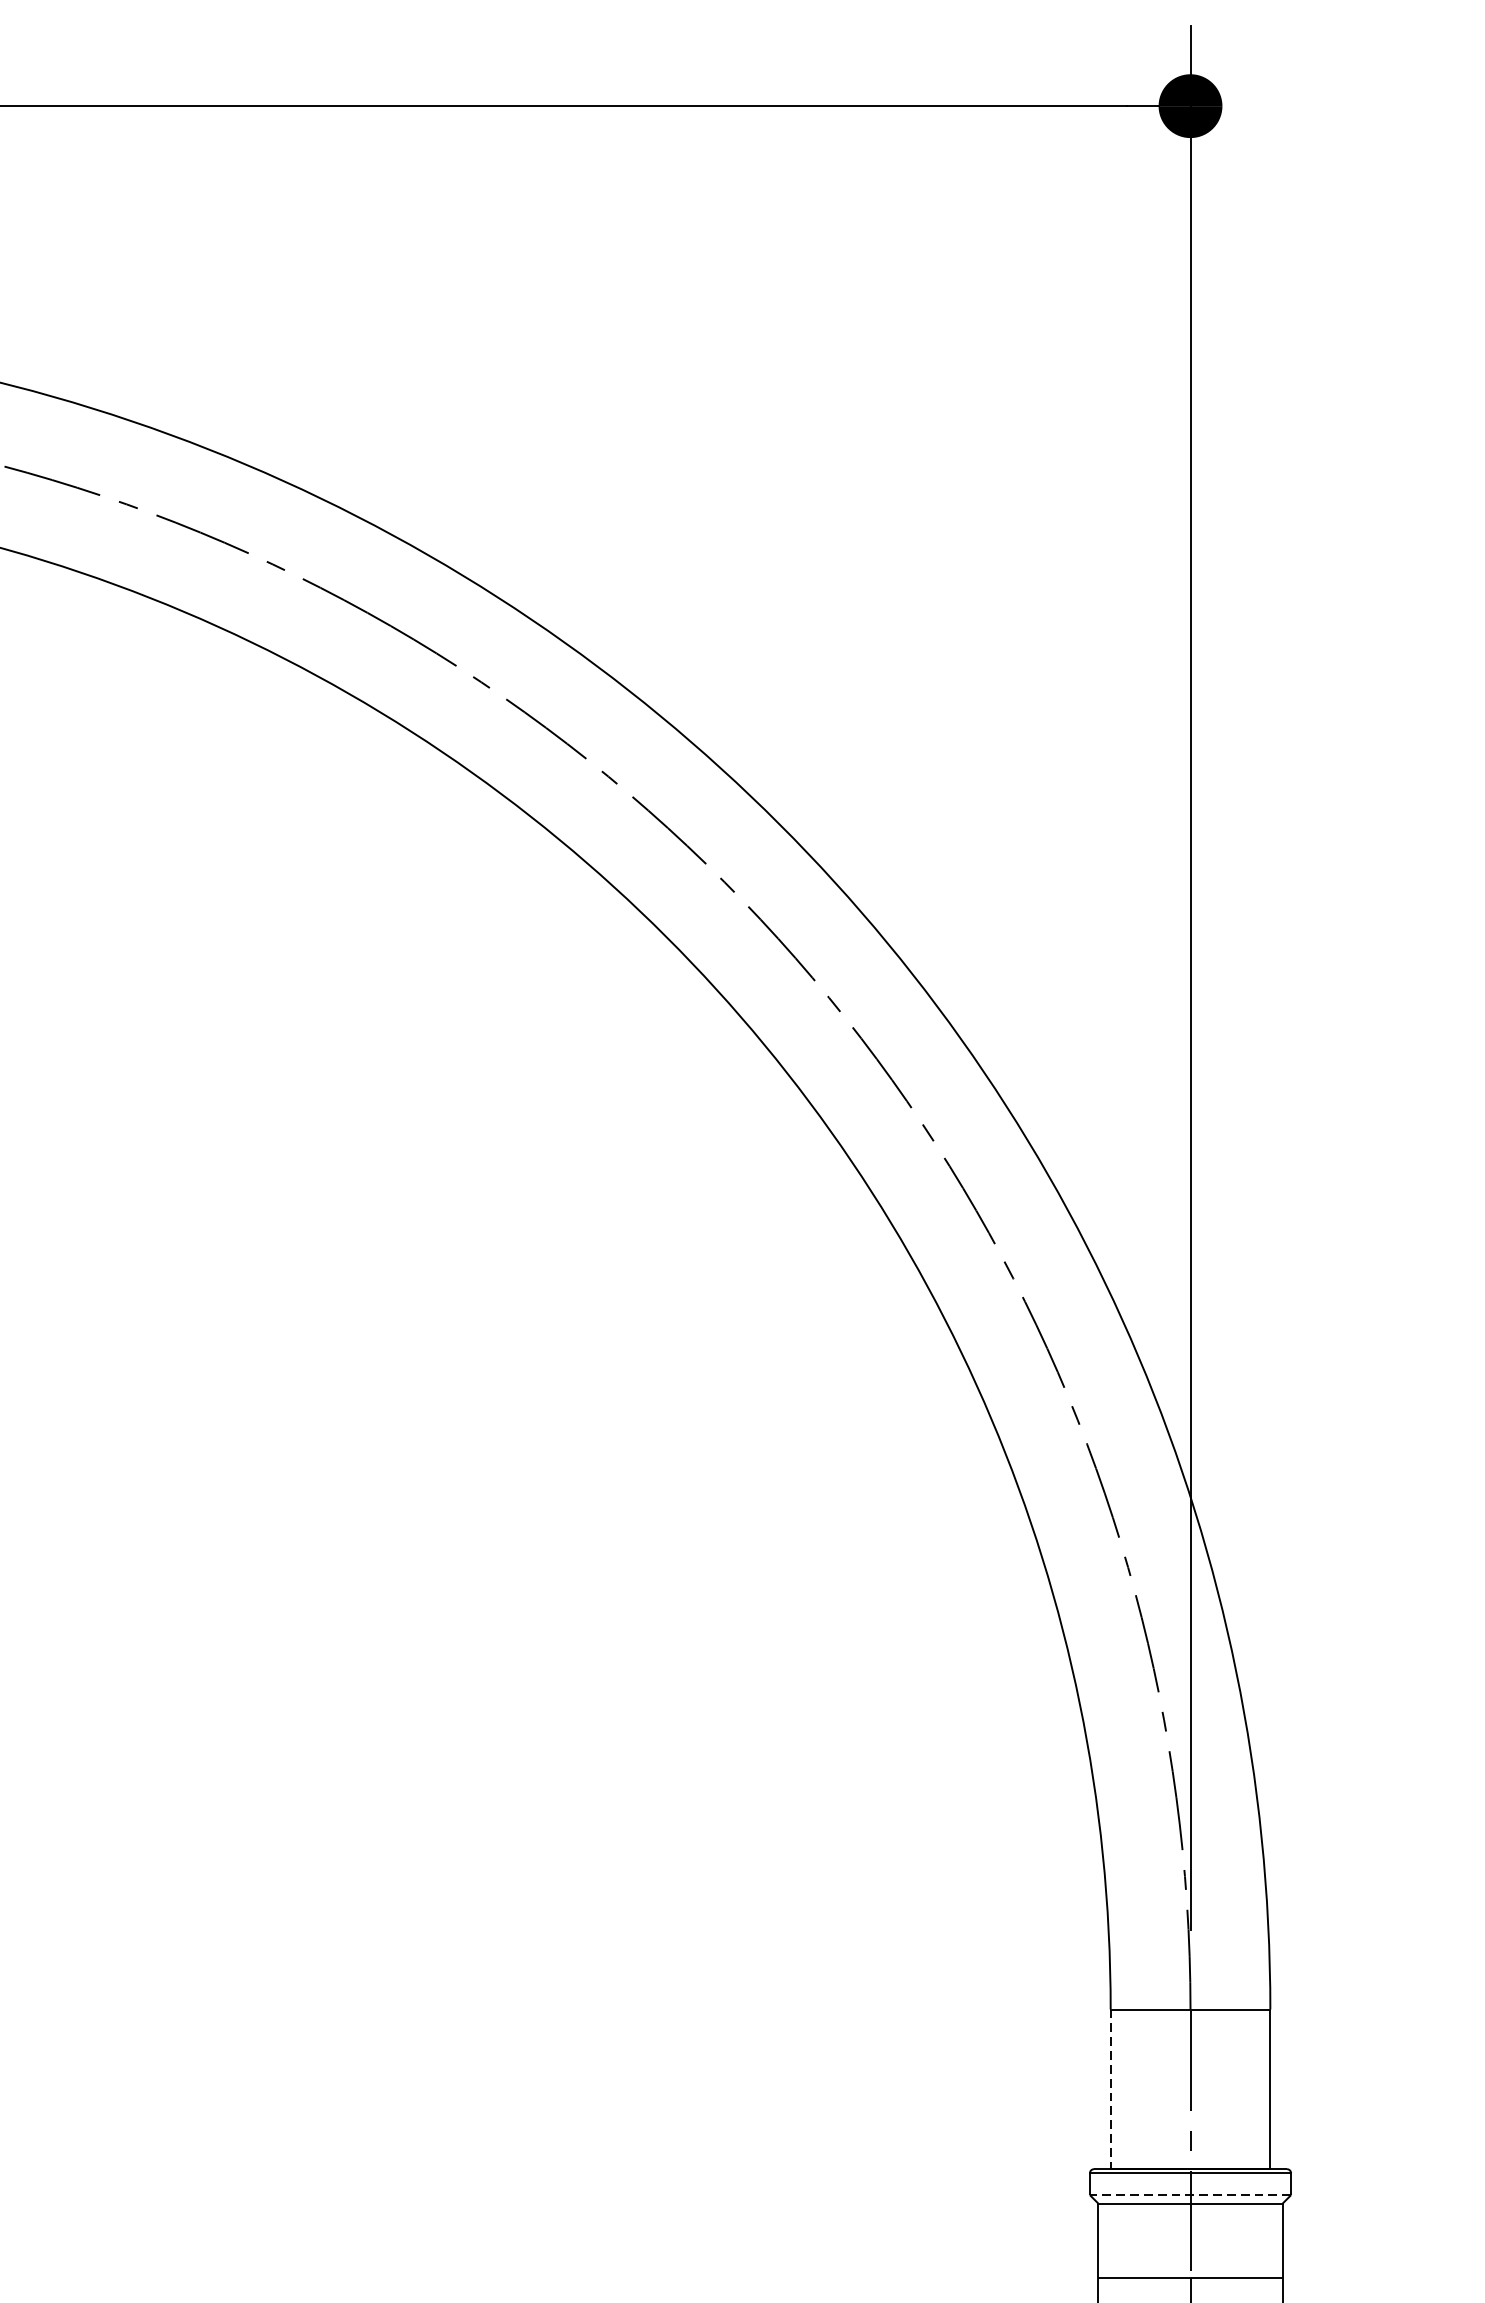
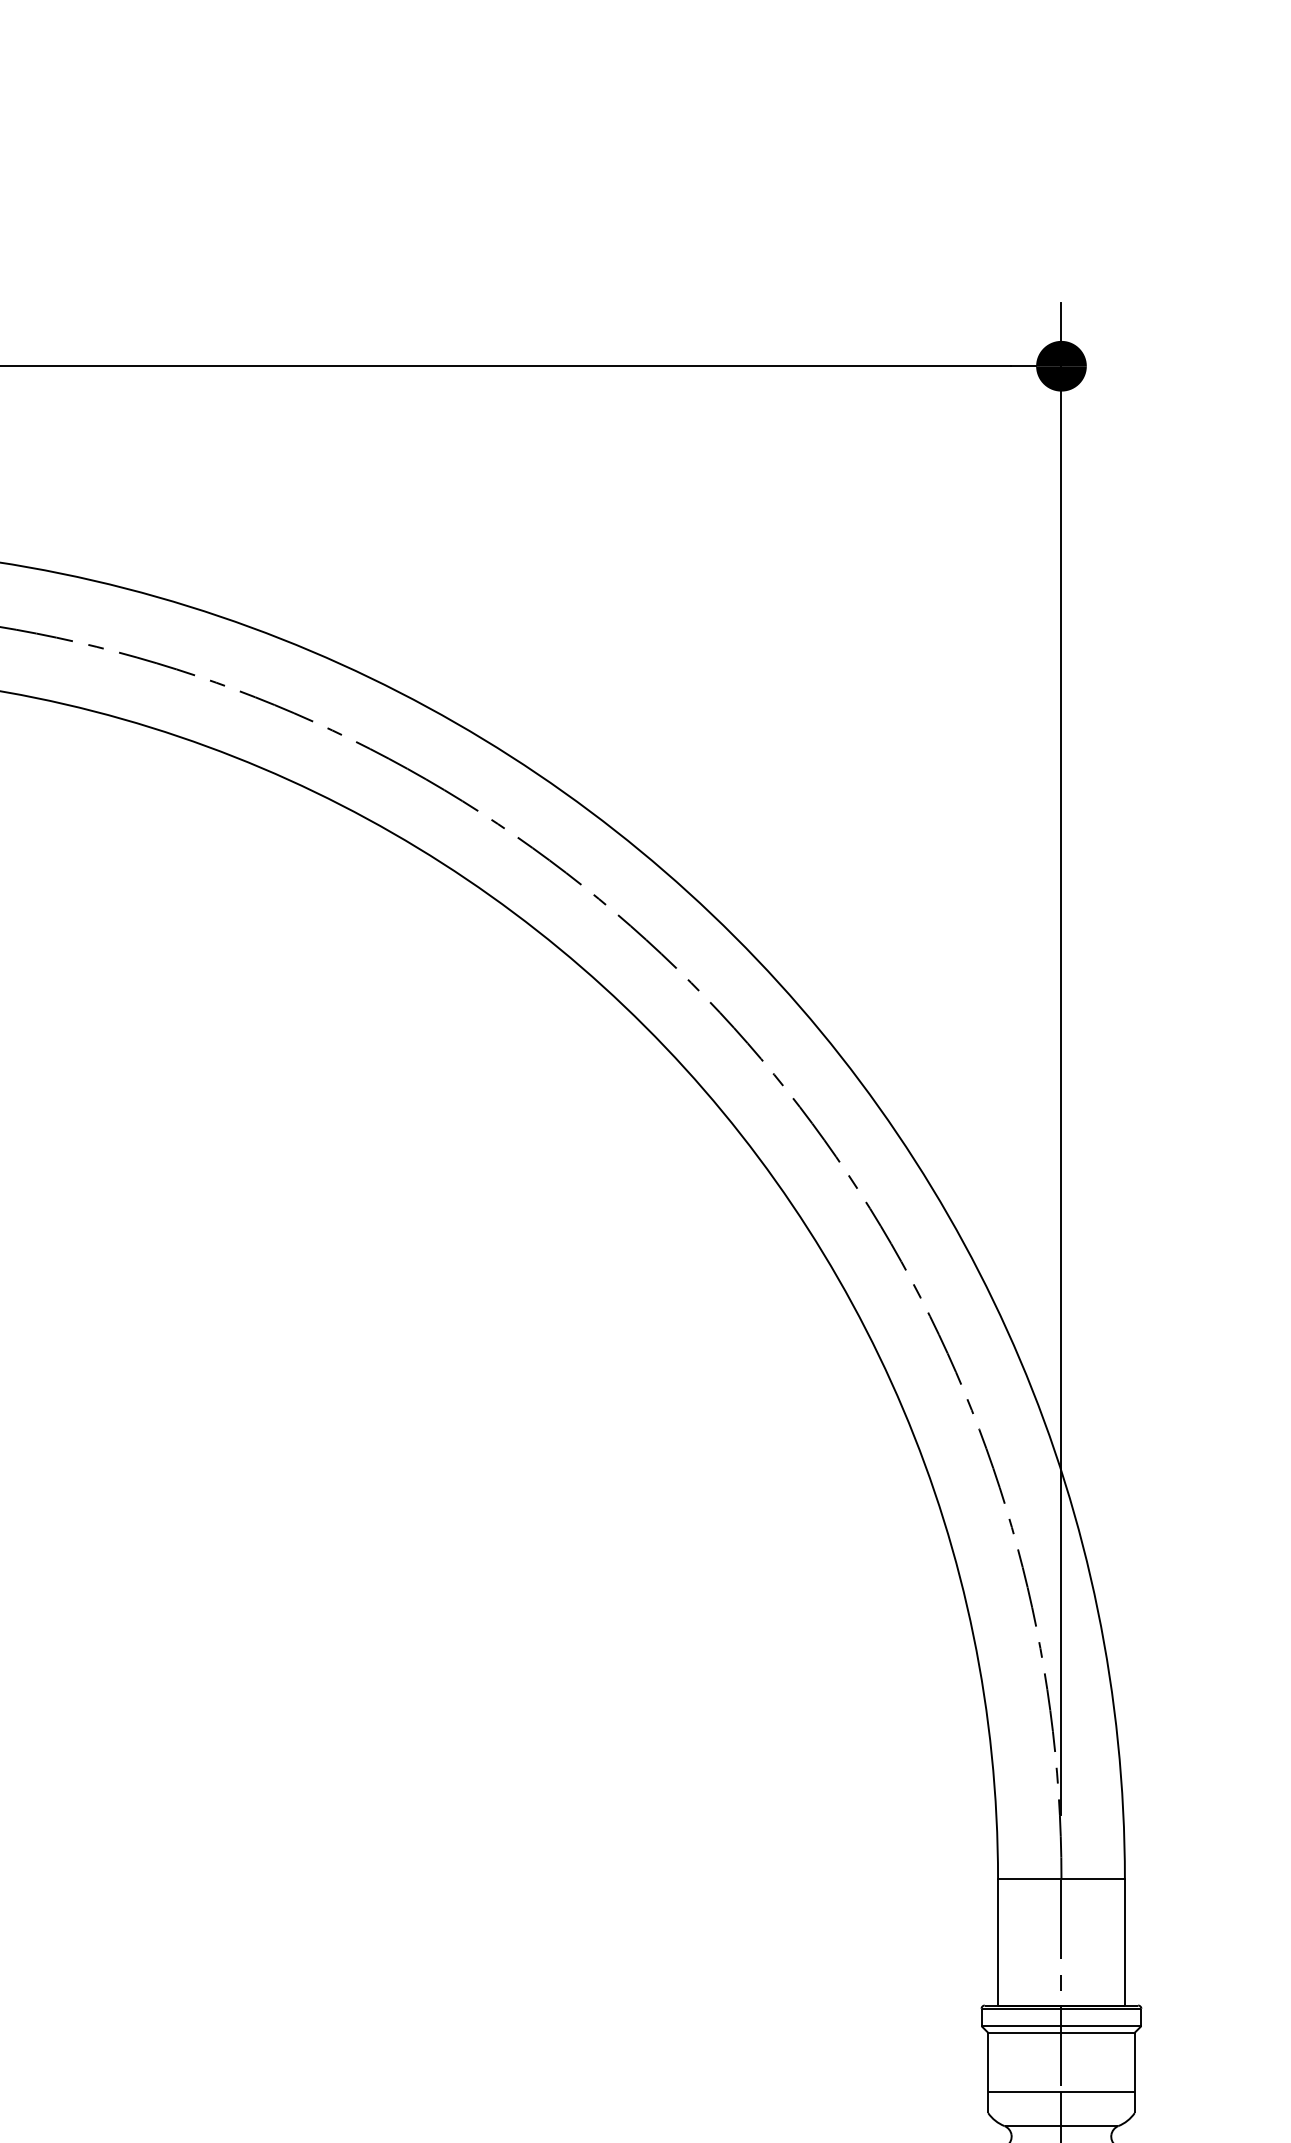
line: (1111, 2089) -> (998, 1942), dashed -> solid
line: (1190, 2195) -> (1061, 2026), dashed -> solid

